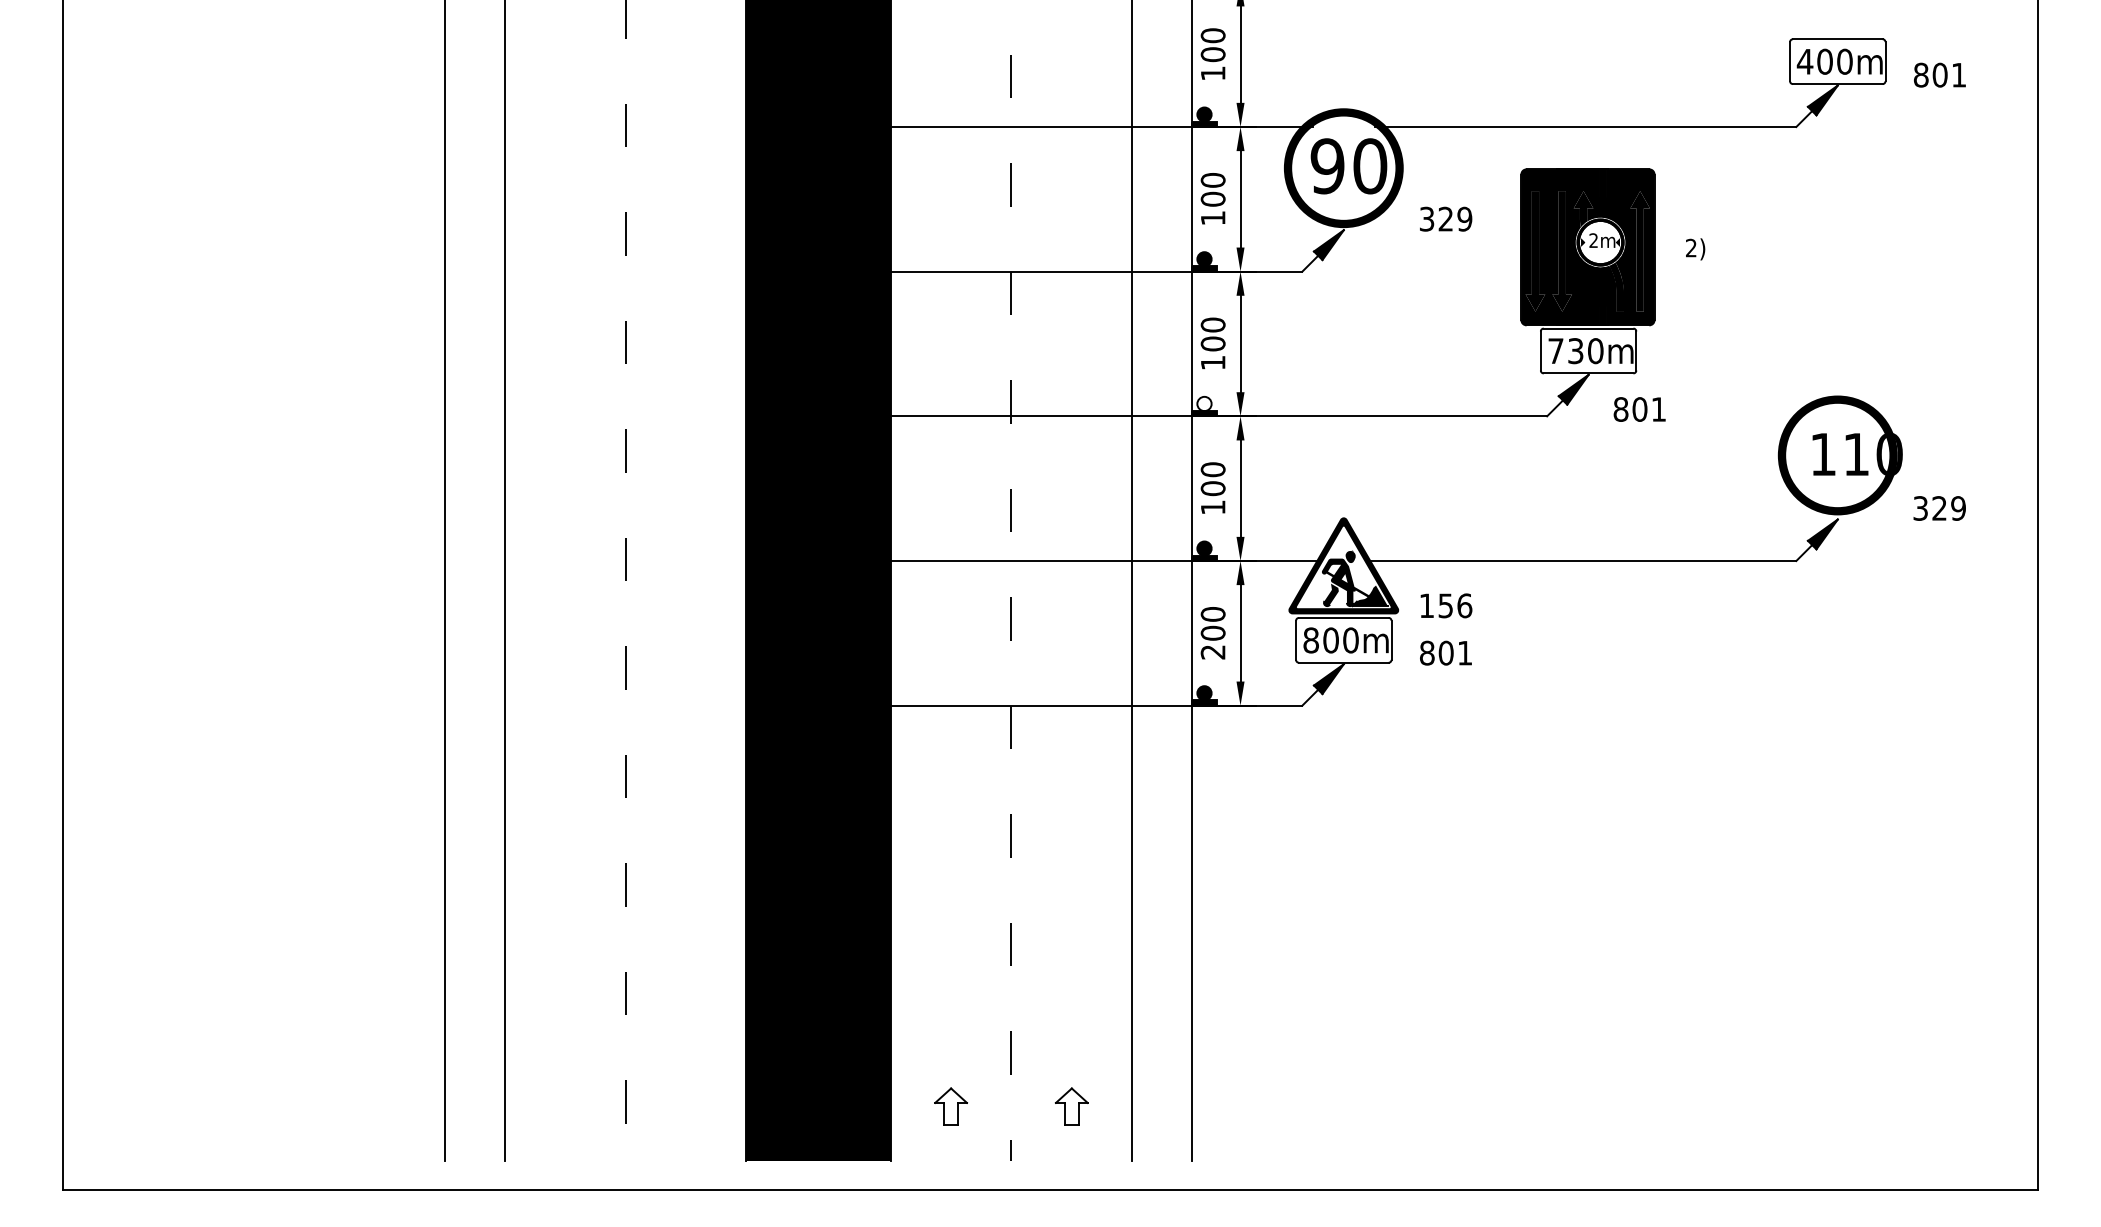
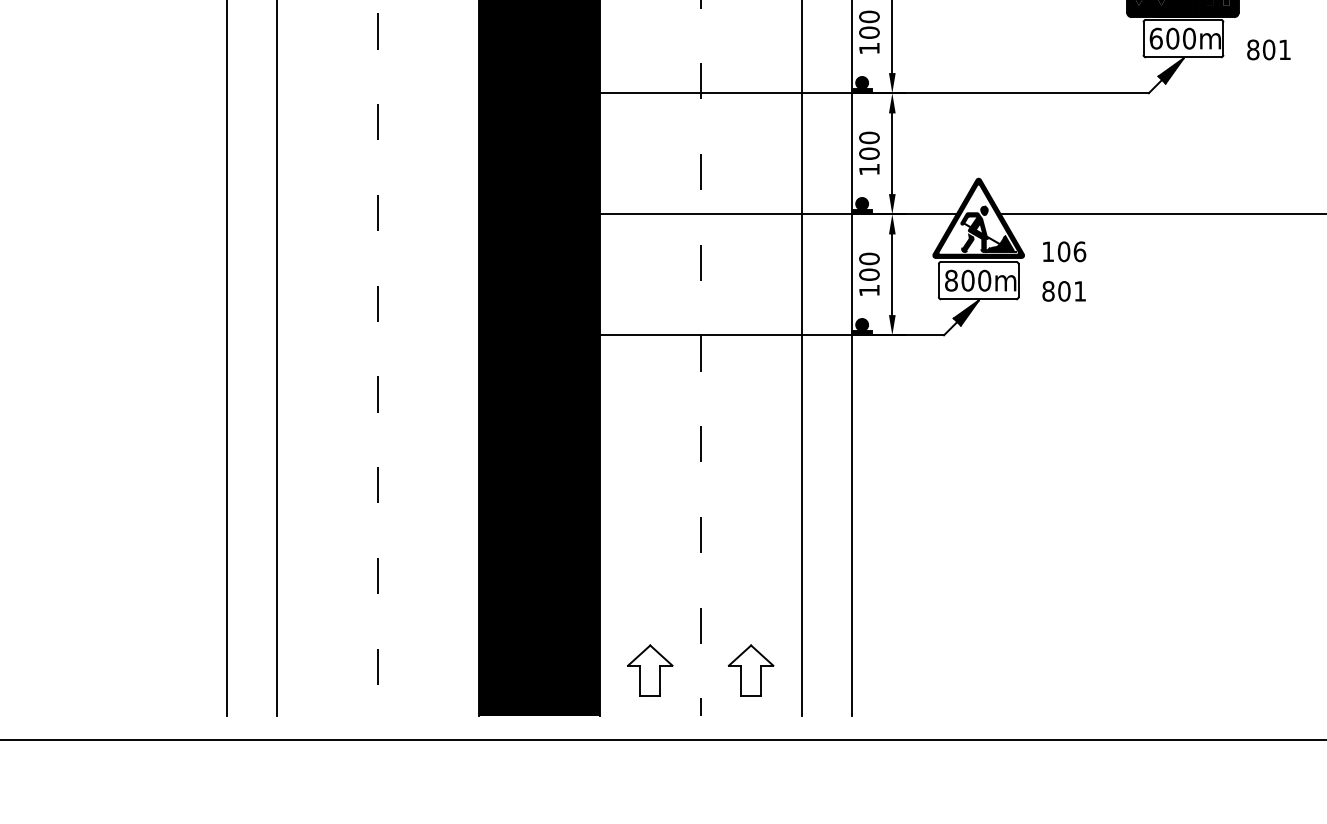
text: (1565, 351) -> (1164, 39), 730m -> 600m
fill: (1204, 403) -> (862, 82), added
text: (1639, 409) -> (1268, 49), moved
text: (1445, 605) -> (1063, 251), 156 -> 106
text: (1212, 652) -> (868, 290), 200 -> 100
part: (950, 1106) -> (649, 670), size x1.67
part: (1071, 1106) -> (750, 670), size x1.67

